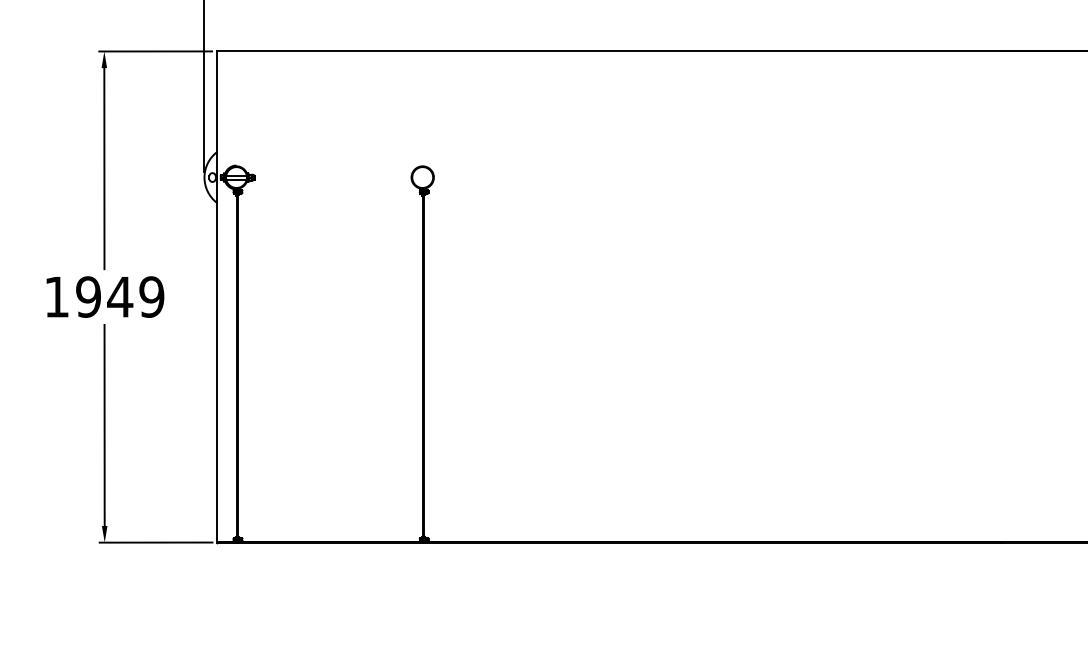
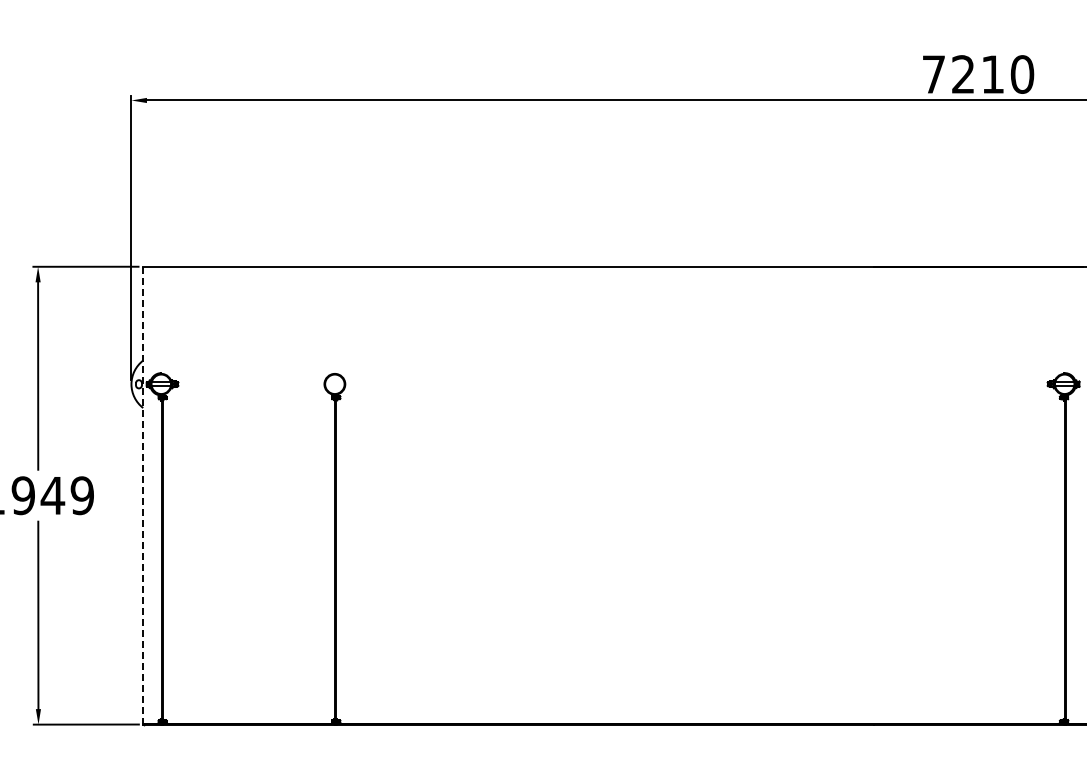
line: (217, 296) -> (143, 495), solid -> dashed

